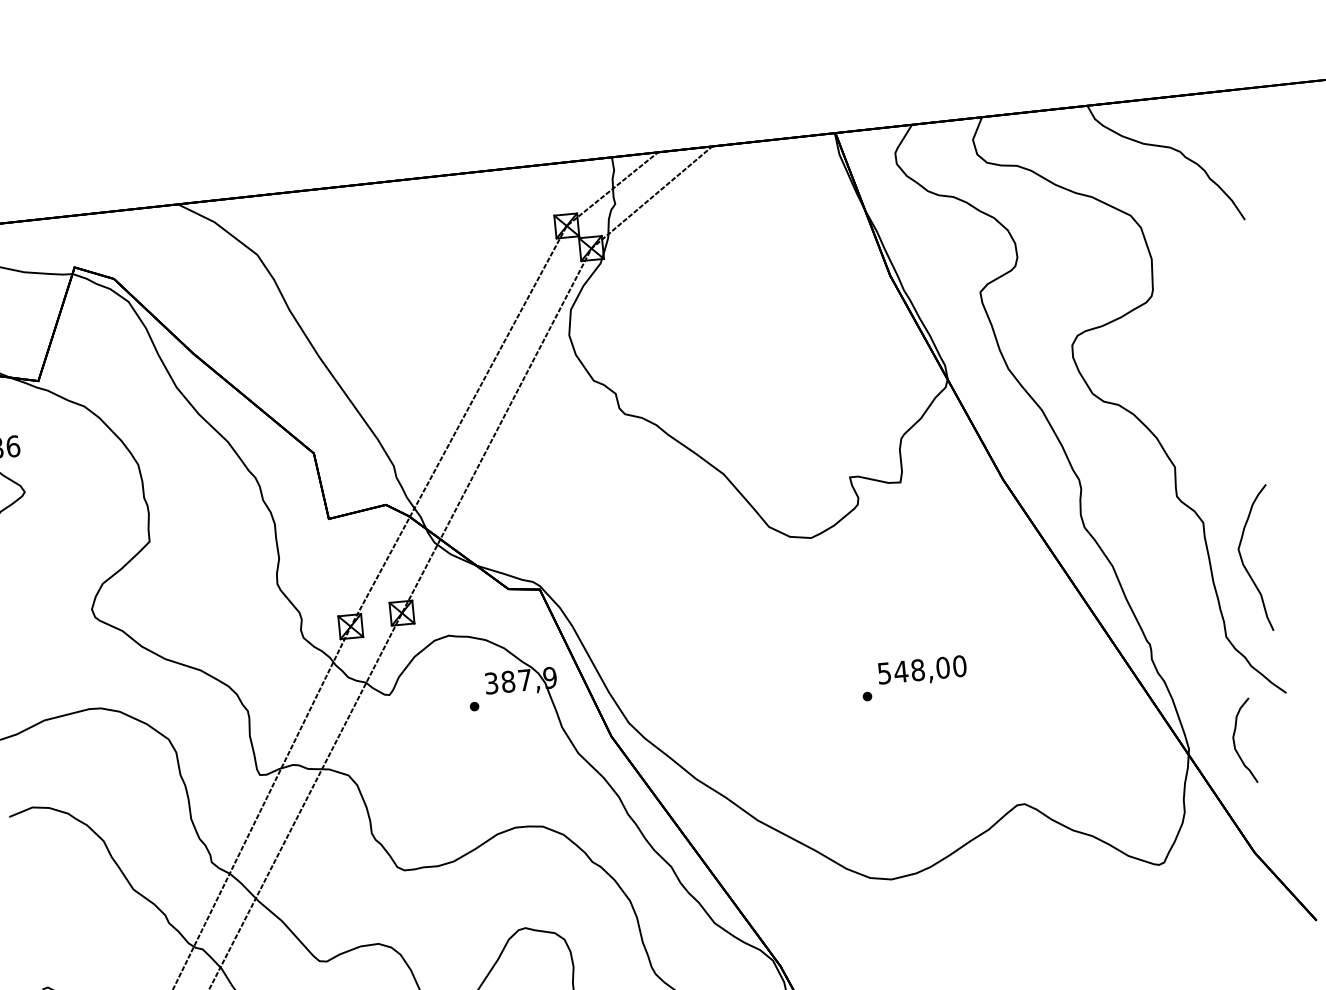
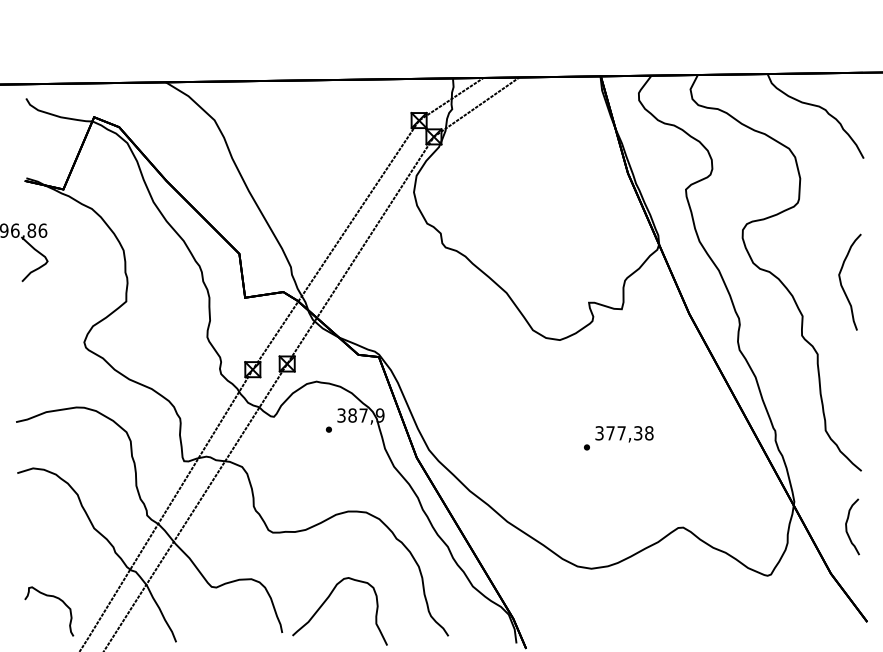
curve: (1243, 558) -> (841, 281), moved
text: (922, 670) -> (624, 433), 548,00 -> 377,38
curve: (1235, 741) -> (847, 526), moved

